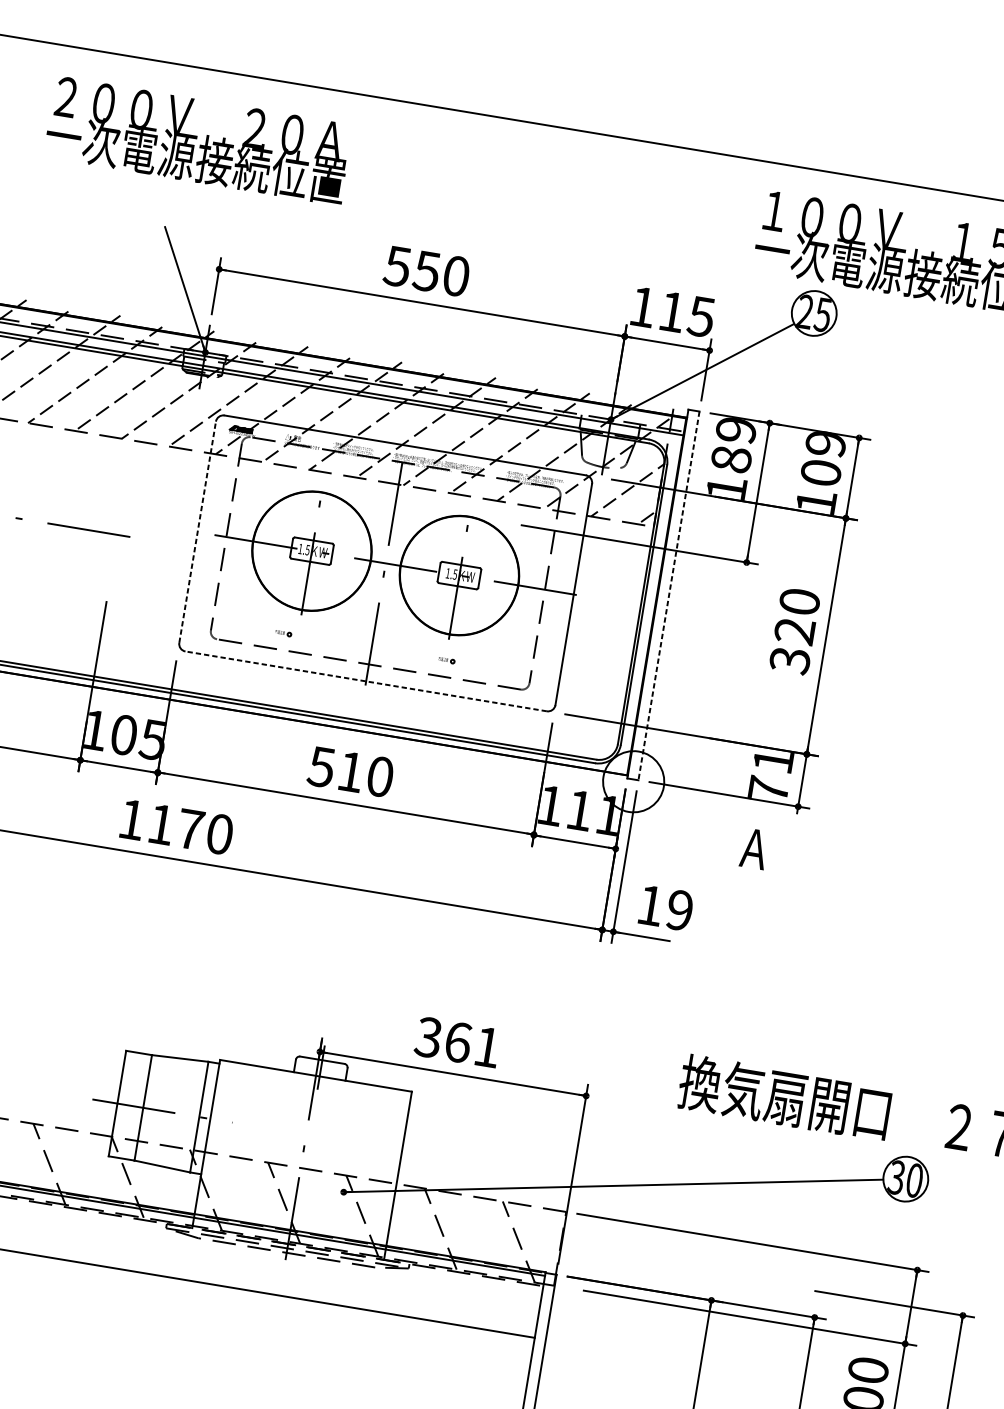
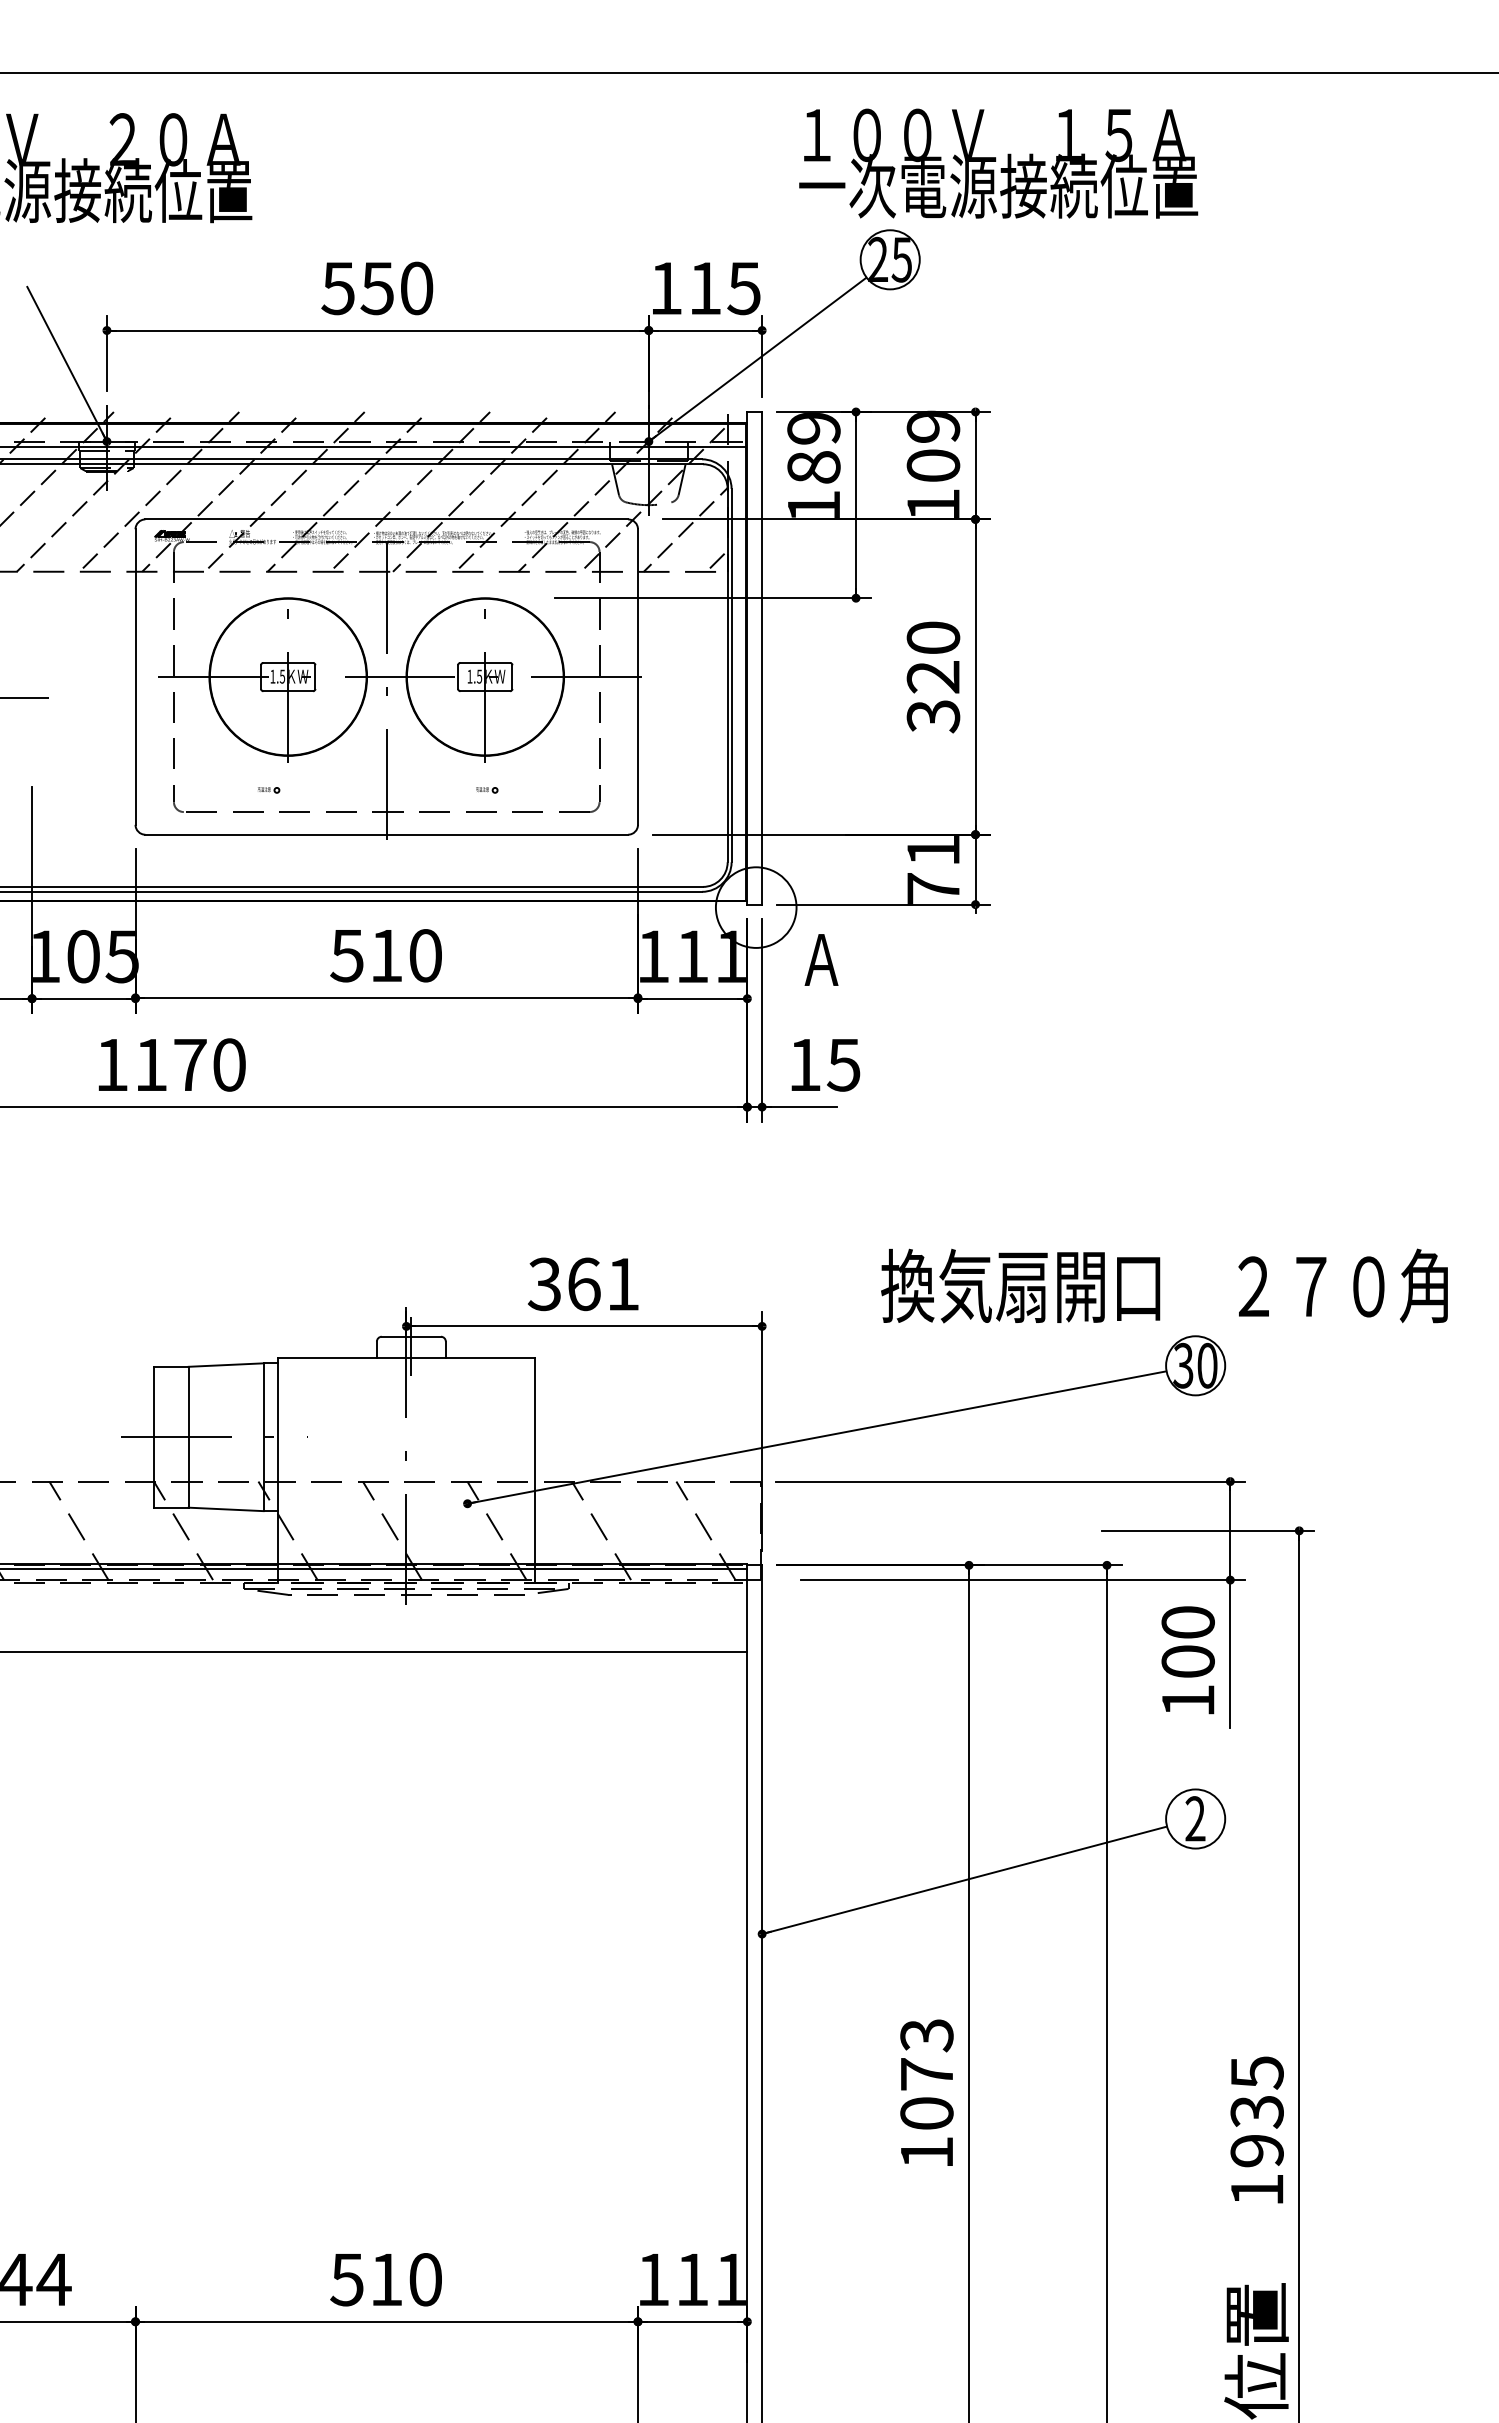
line: (197, 532) -> (135, 677), dashed -> solid
line: (669, 596) -> (762, 658), dashed -> solid
line: (366, 681) -> (386, 834), dashed -> solid
text: (754, 848) -> (821, 959), moved
text: (679, 909) -> (843, 1064), 19 -> 15

